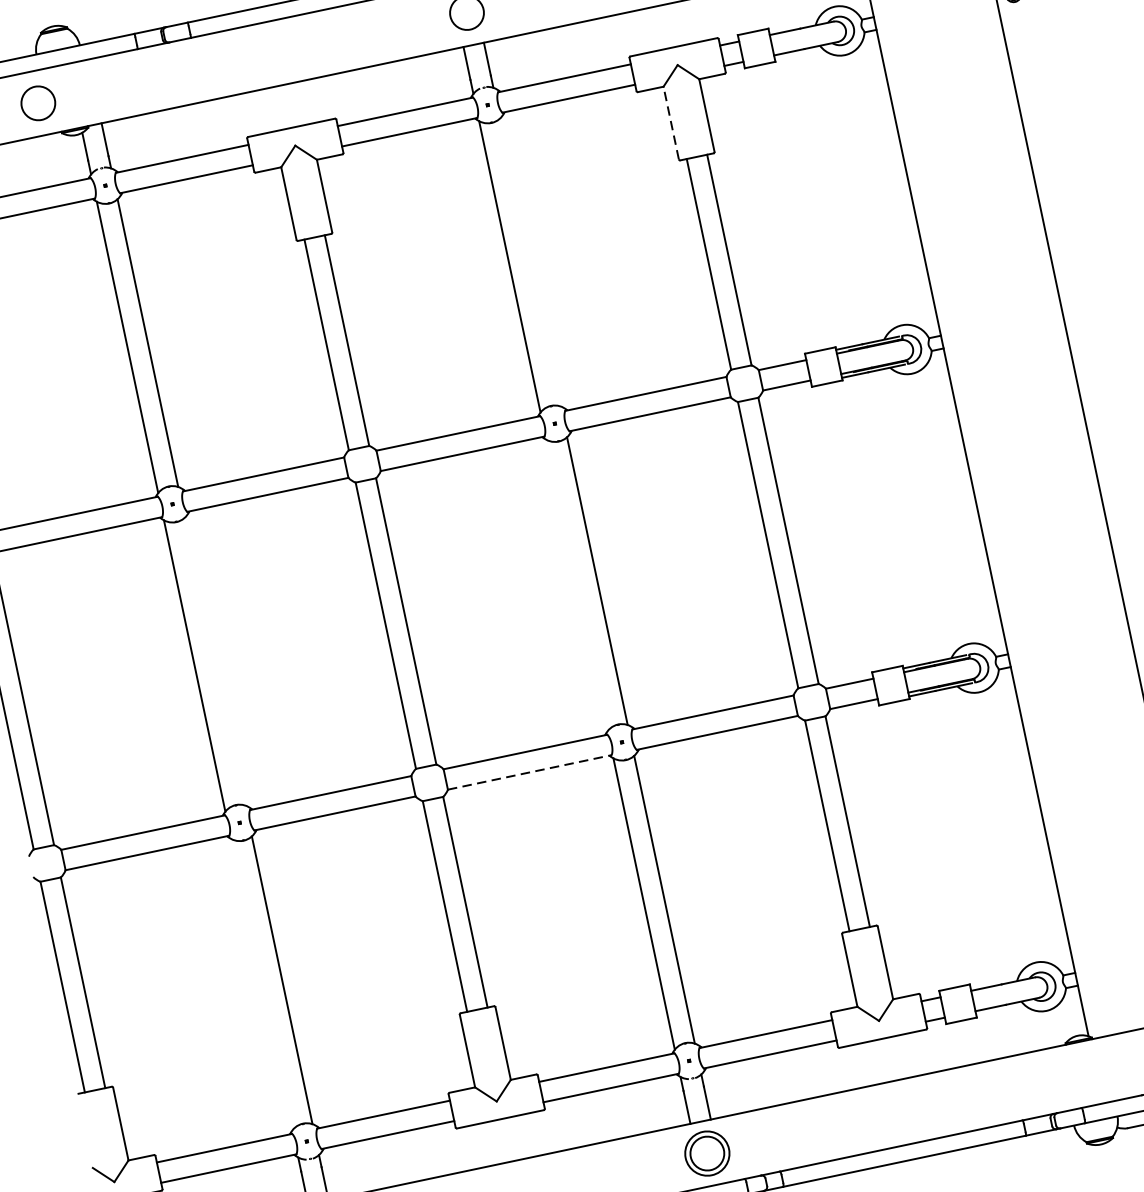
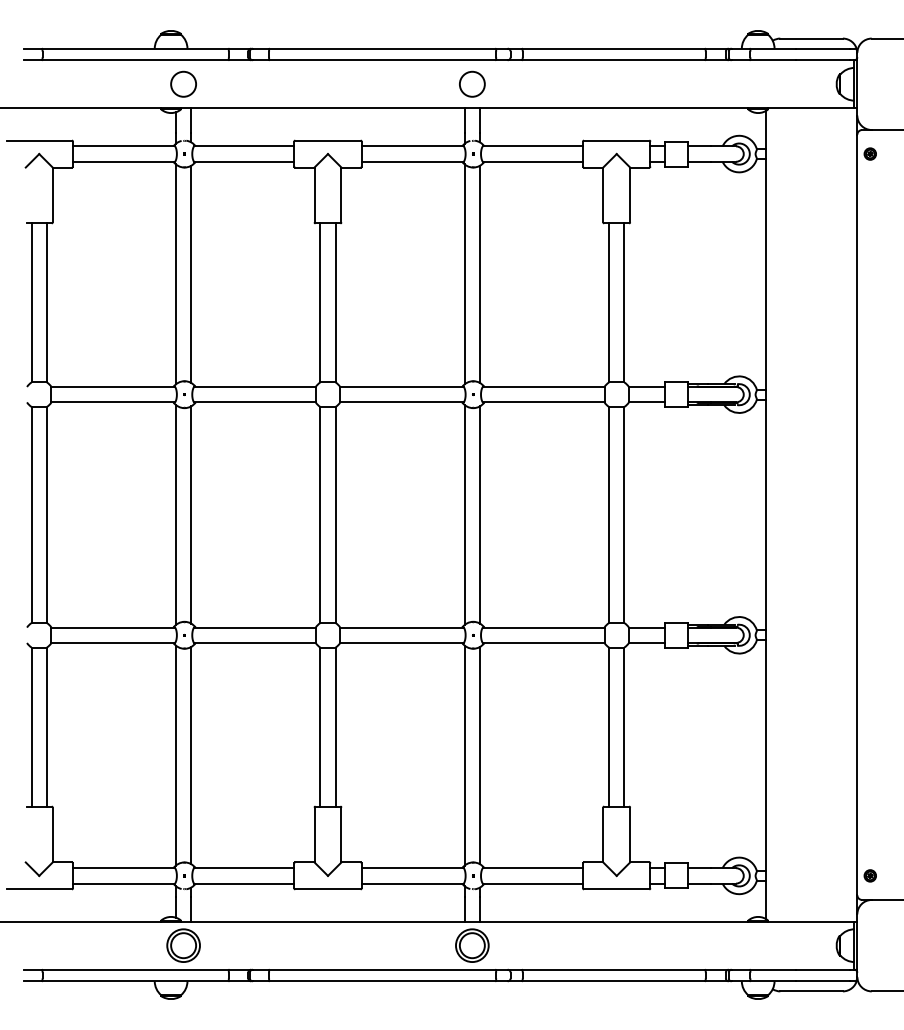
circle: (37, 102) -> (183, 83), moved
line: (671, 122) -> (603, 194), dashed -> solid
line: (530, 262) -> (480, 274), added
line: (576, 584) -> (464, 514), added
line: (215, 661) -> (191, 514), added
line: (530, 772) -> (402, 643), dashed -> solid
line: (261, 984) -> (175, 755), added

